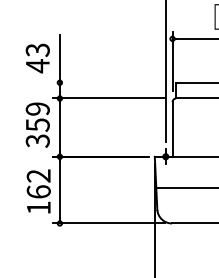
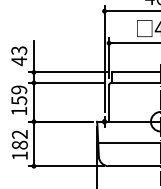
line: (110, 82) -> (67, 72), added
text: (38, 141) -> (19, 111), 359 -> 159
text: (38, 190) -> (19, 144), 162 -> 182

